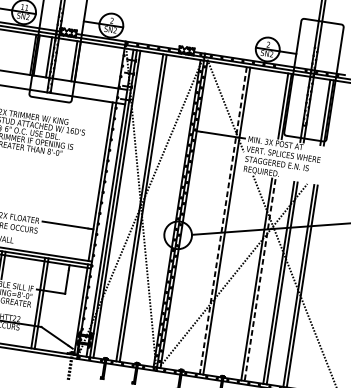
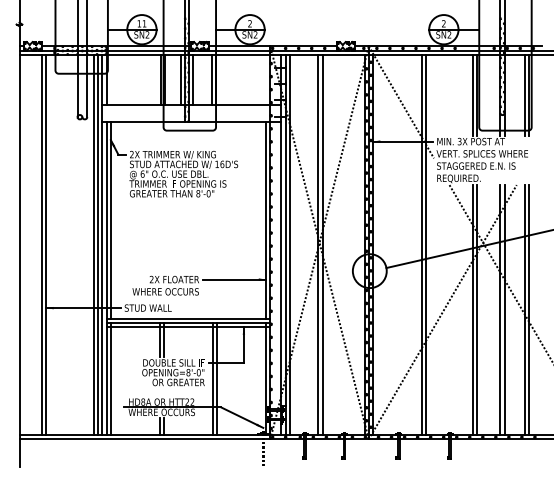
line: (59, 58) -> (193, 79), added
line: (223, 220) -> (421, 245), dashed -> solid
line: (260, 280) -> (477, 310), dashed -> solid

